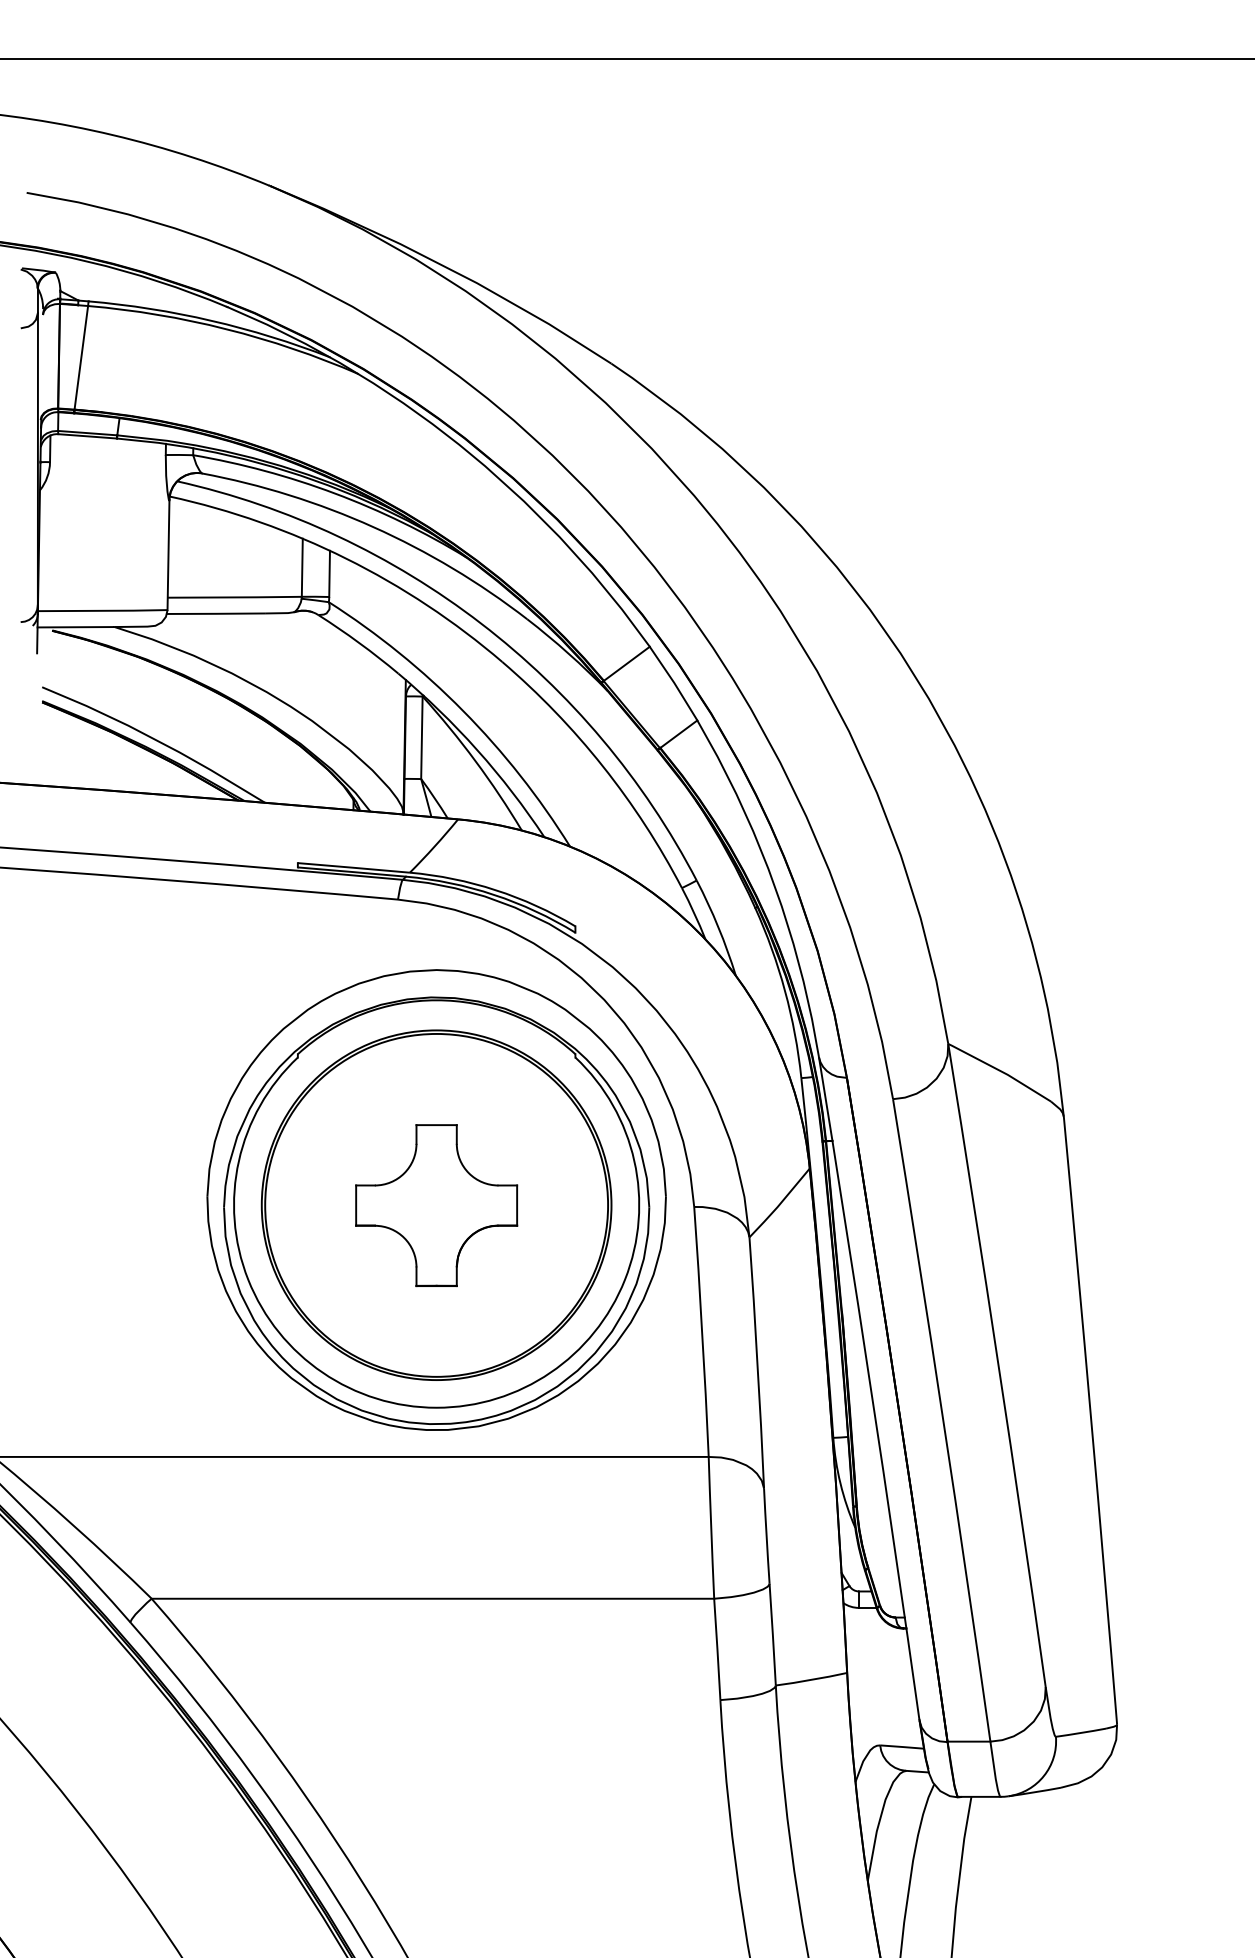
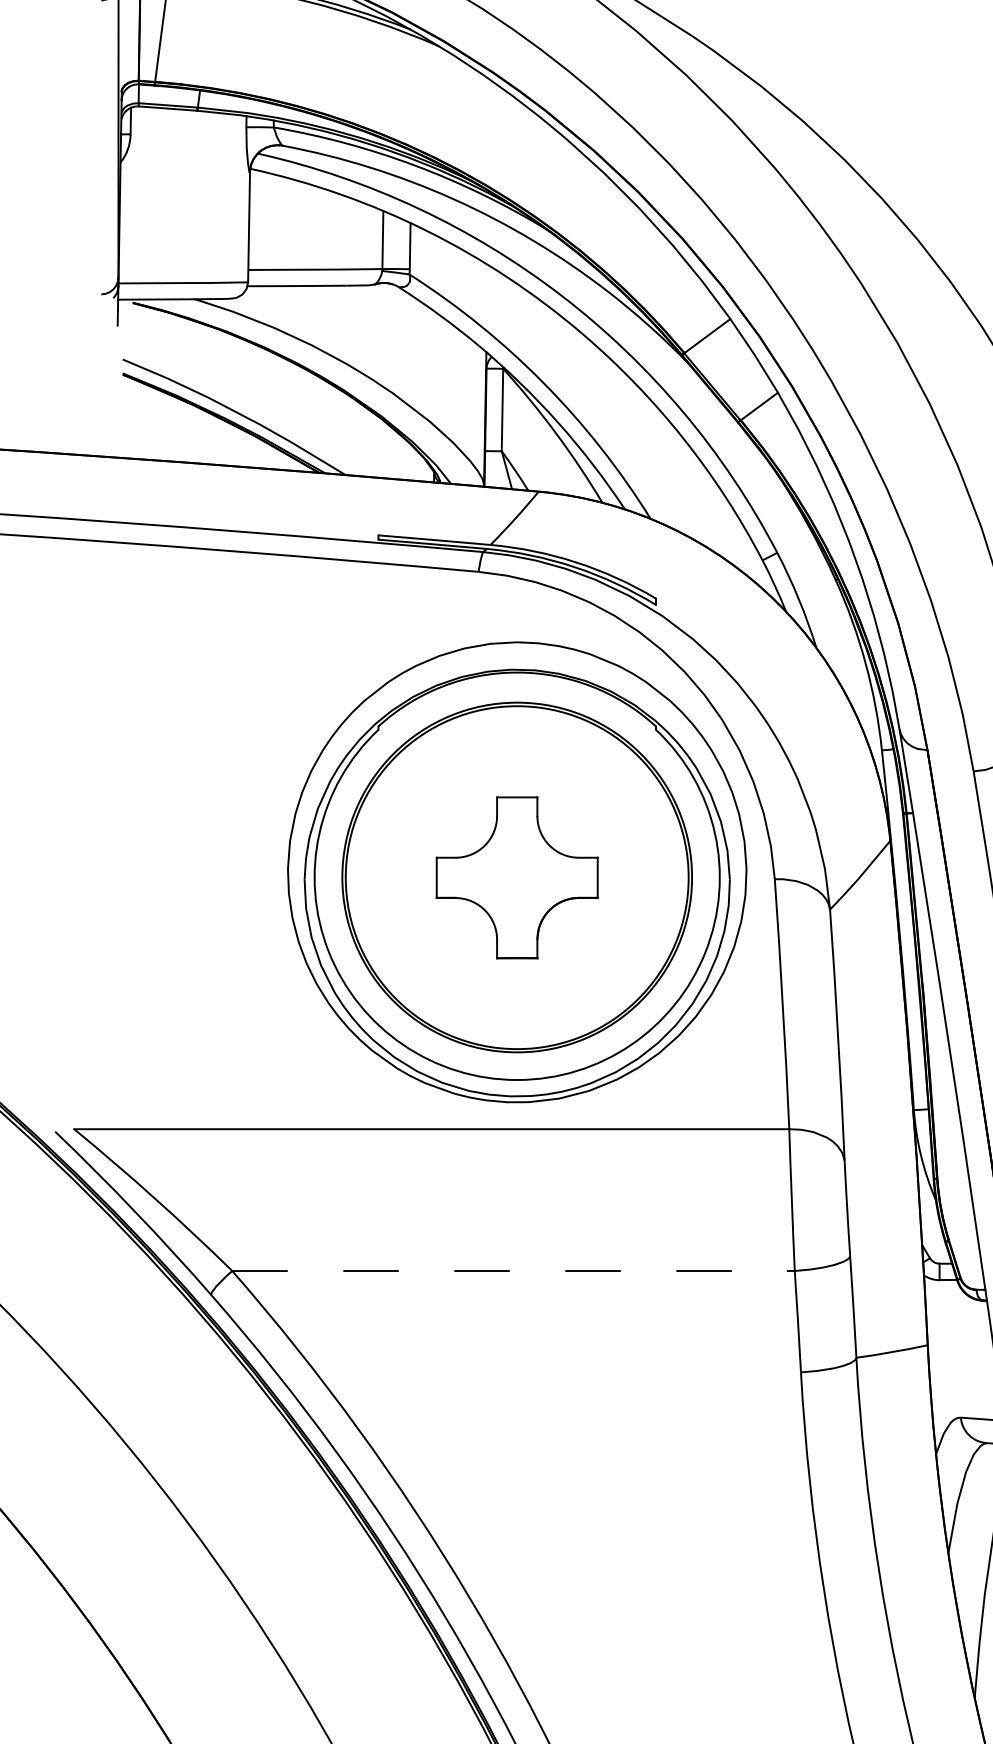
line: (433, 1598) -> (514, 1270), solid -> dashed

